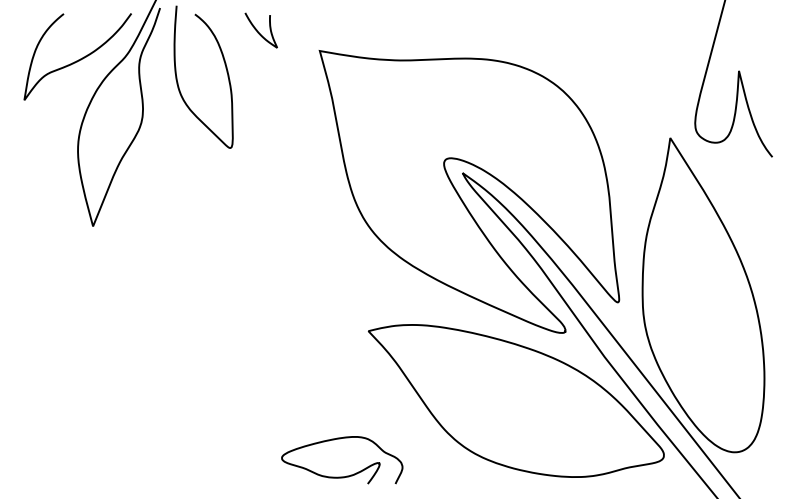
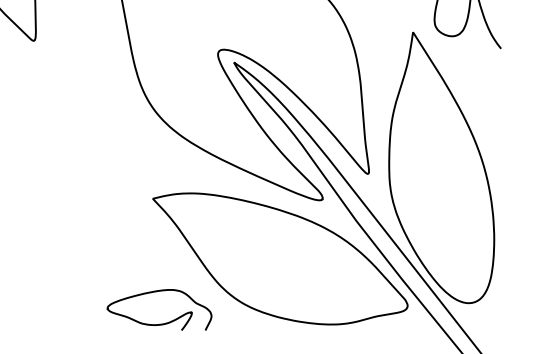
curve: (346, 475) -> (163, 323), moved

